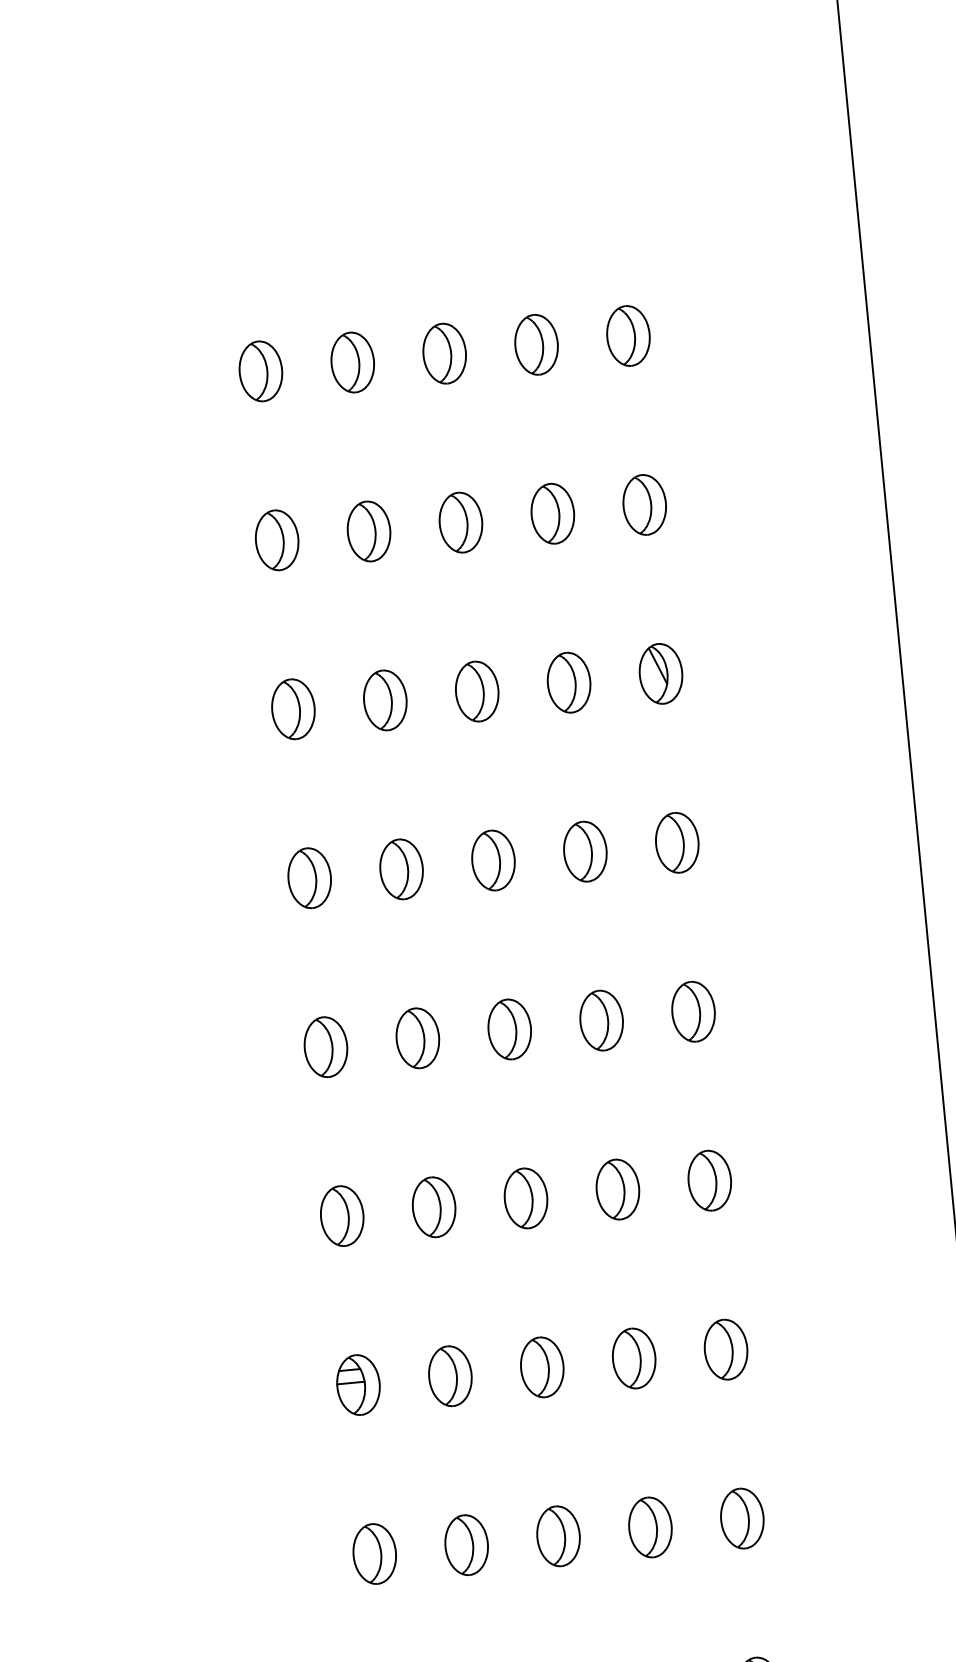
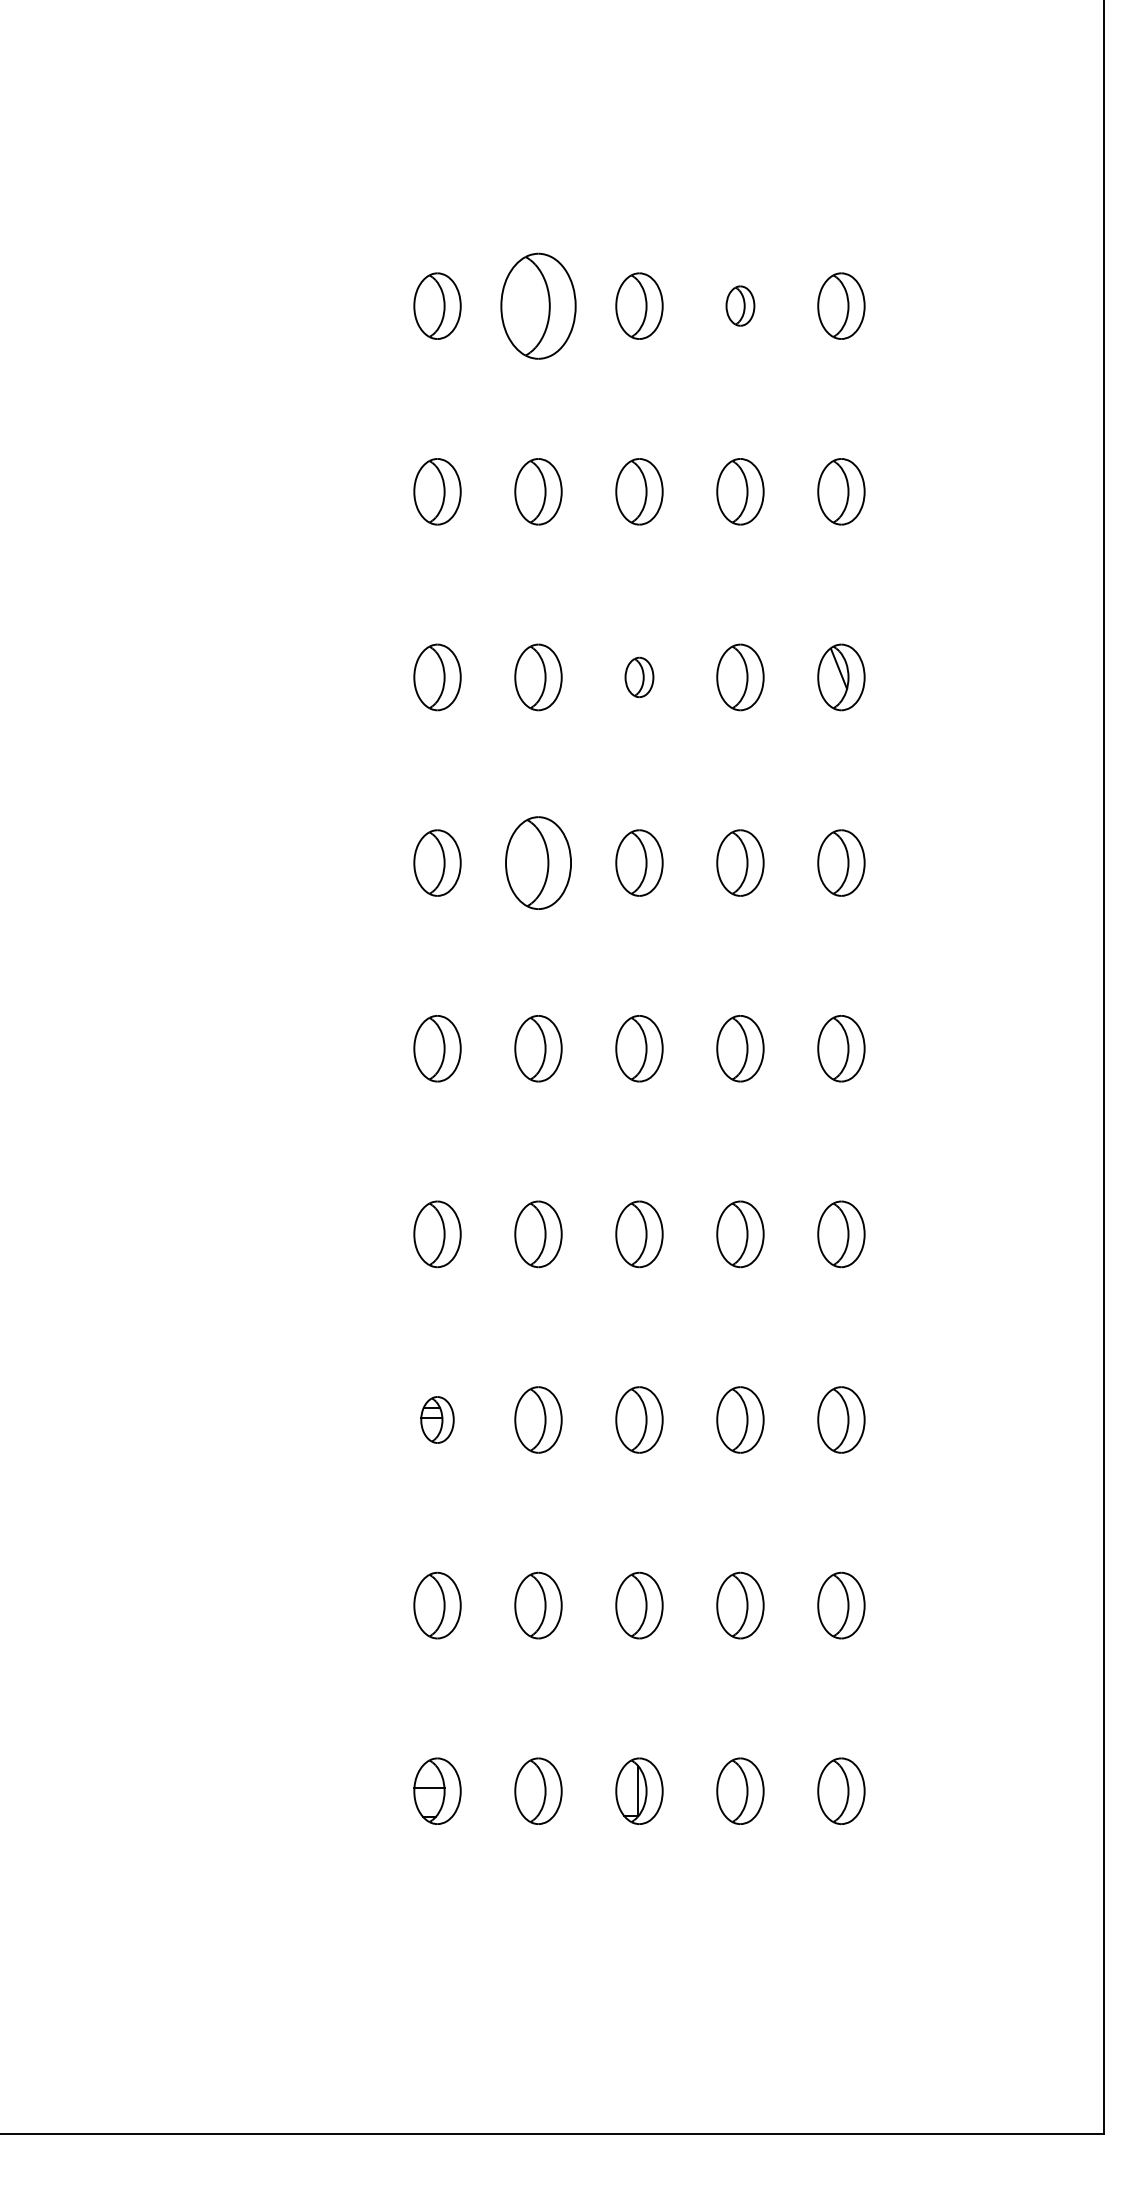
part: (536, 344) -> (740, 305), size x0.6
part: (352, 361) -> (538, 305), size x1.6
part: (477, 691) -> (639, 677), size x0.6
part: (401, 868) -> (538, 862), size x1.4
part: (358, 1384) -> (437, 1419), size x0.7

